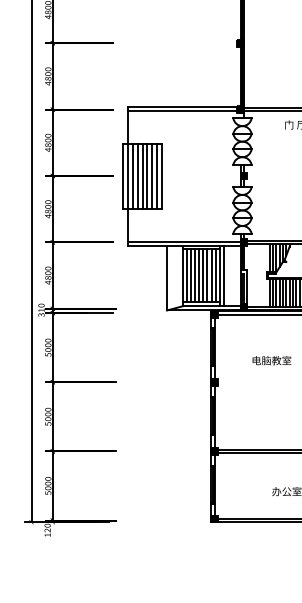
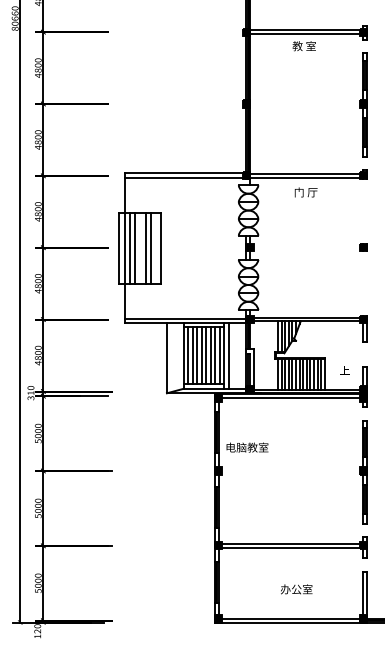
line: (142, 175) -> (140, 247), removed
line: (157, 175) -> (156, 247), removed
text: (271, 360) -> (247, 447), moved

